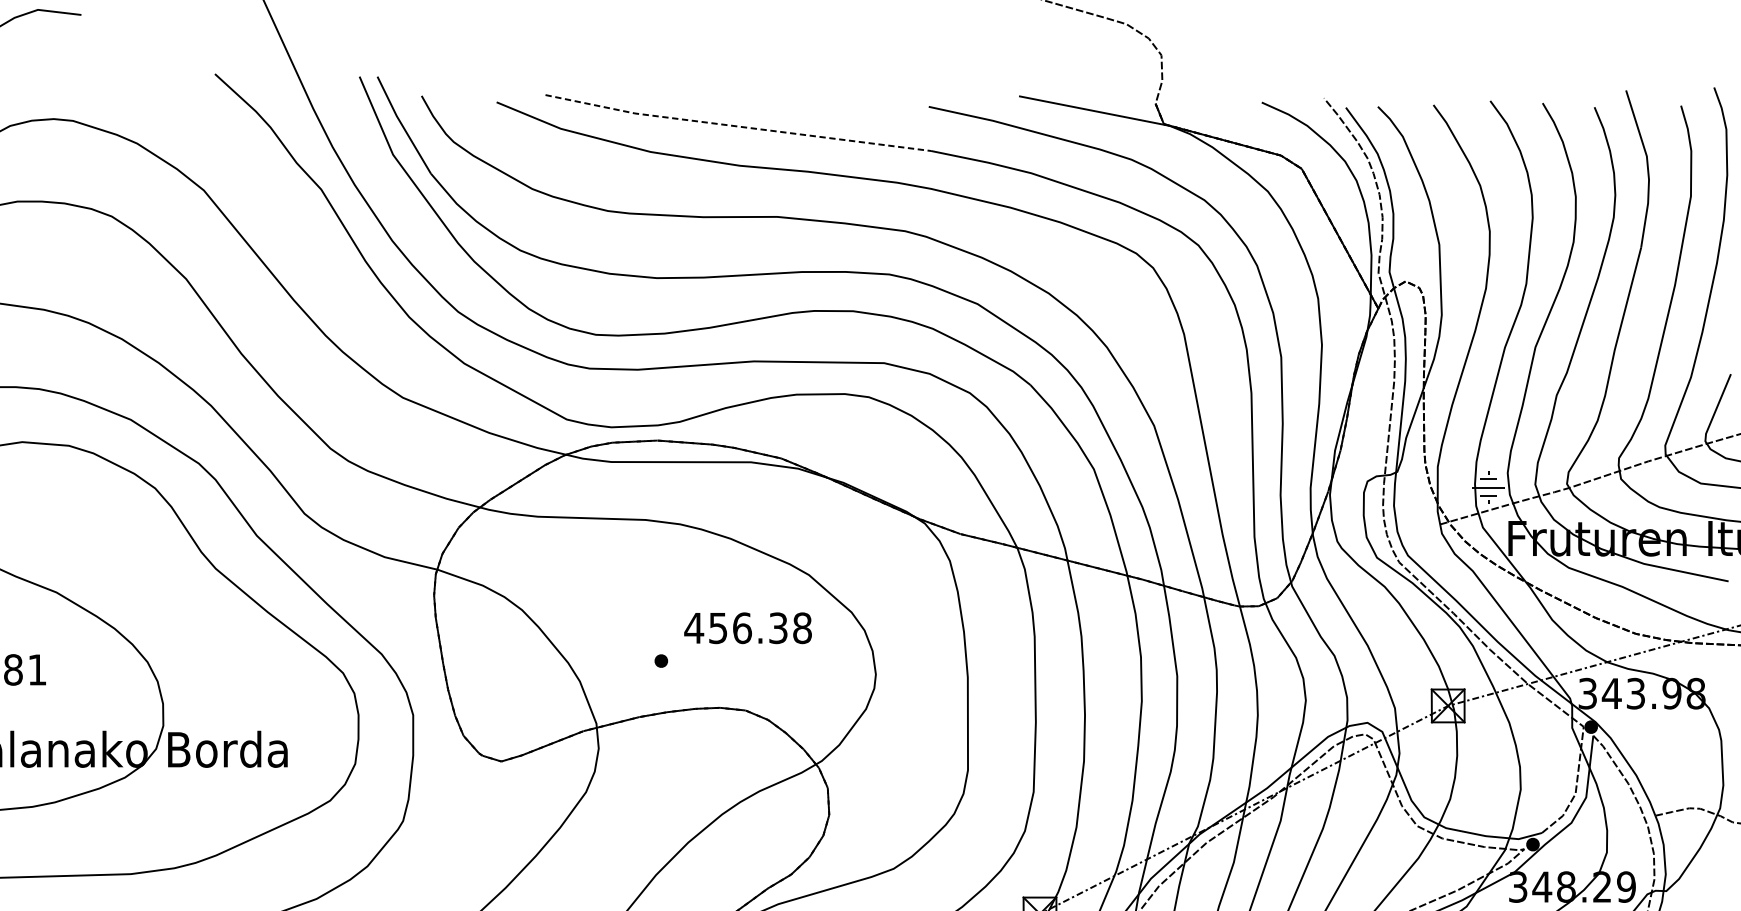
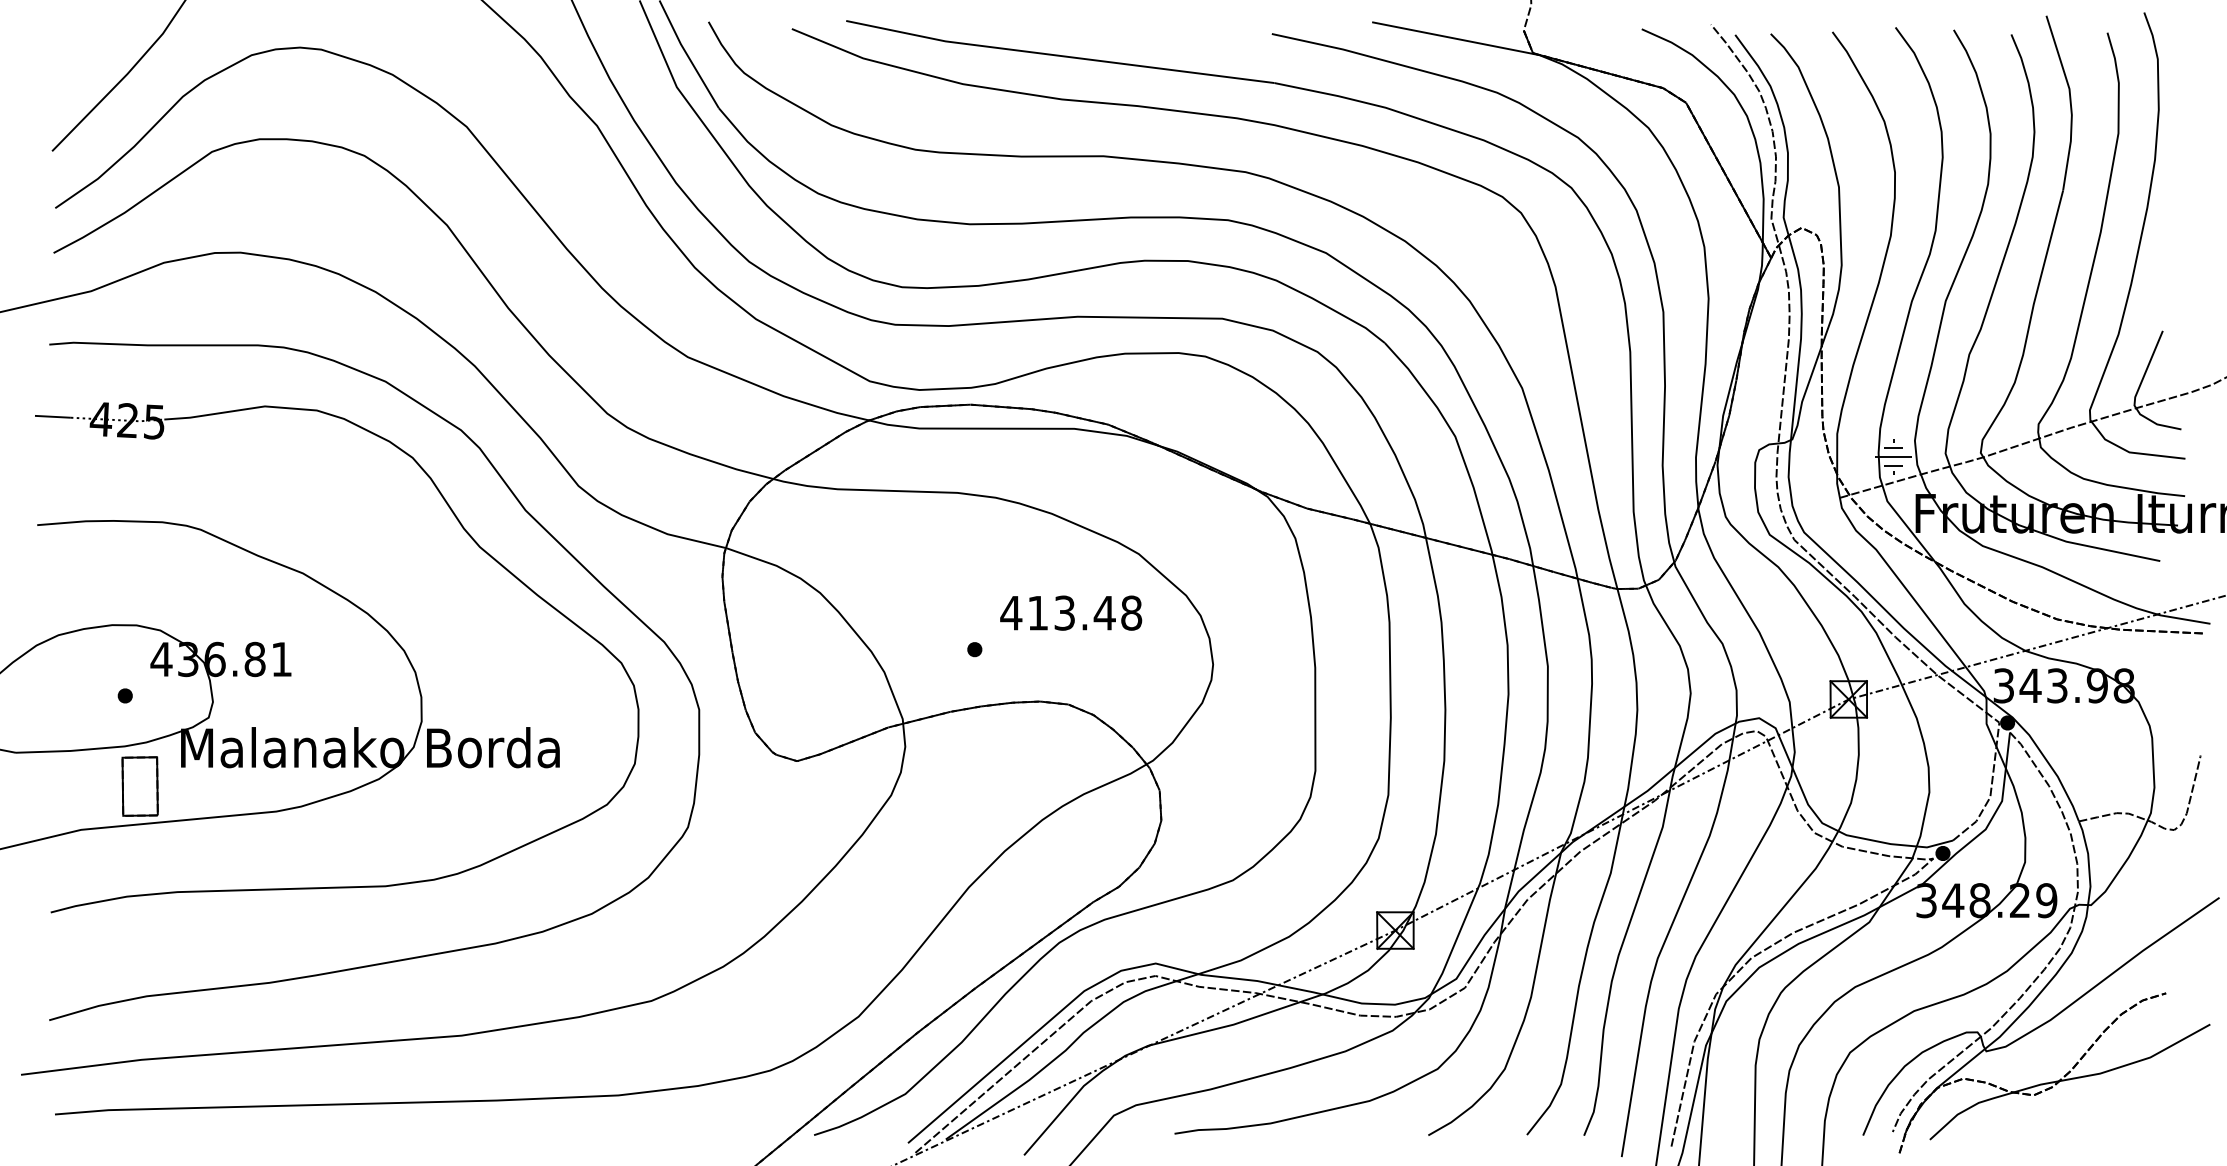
line: (737, 126) -> (1059, 55), dashed -> solid
text: (748, 627) -> (1071, 612), 456.38 -> 413.48

